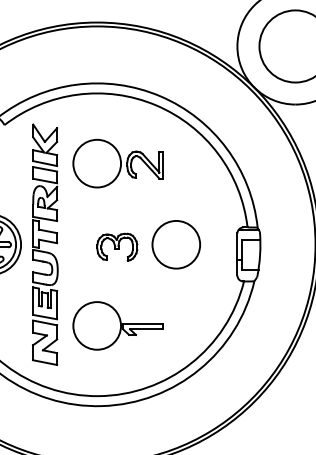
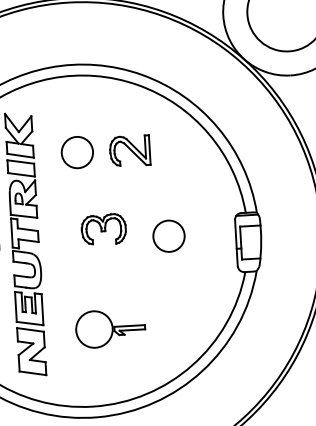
circle: (97, 163) -> (77, 152), size x0.6
circle: (176, 244) -> (169, 235), size x0.6
part: (117, 246) -> (104, 228), moved
part: (117, 325) -> (109, 328), size x0.7

